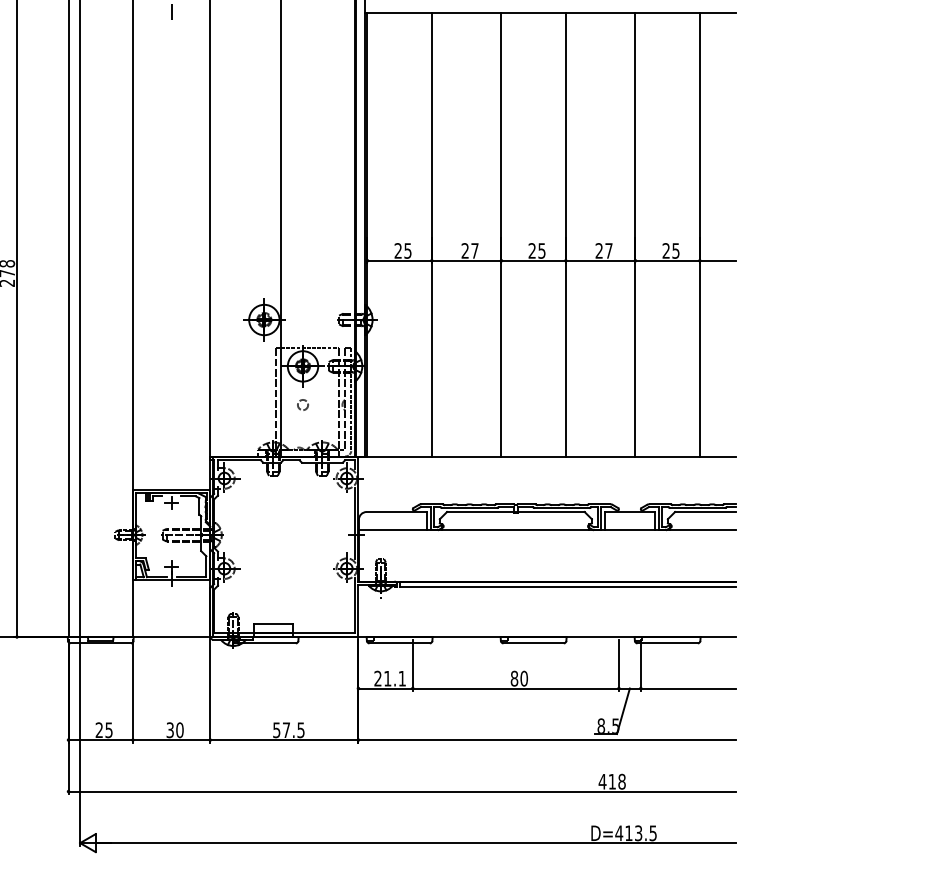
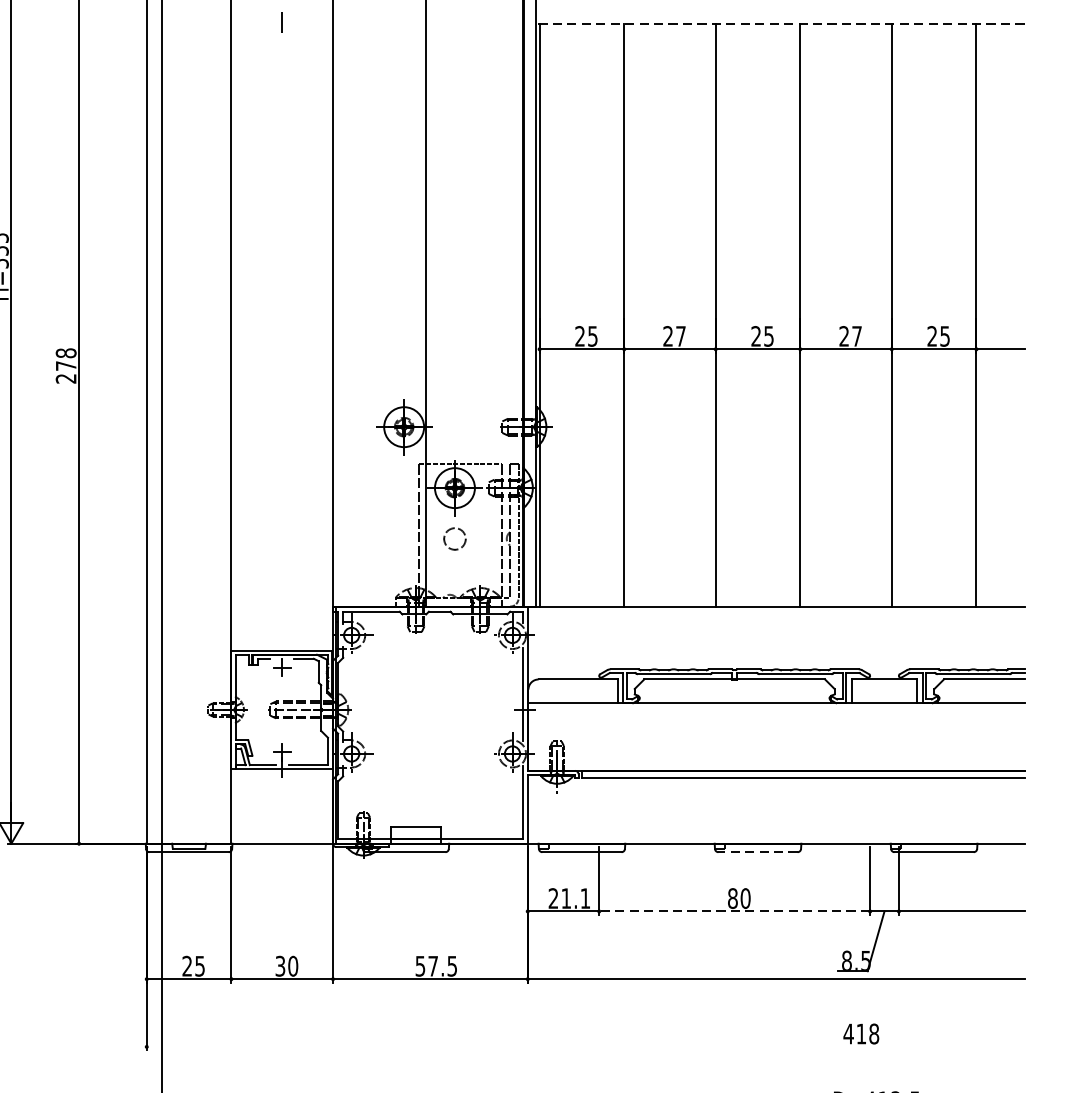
line: (550, 13) -> (780, 24), solid -> dashed
circle: (302, 404) -> (454, 538), size x1.6
line: (533, 643) -> (757, 852), solid -> dashed
line: (515, 688) -> (734, 911), solid -> dashed
line: (402, 791) -> (585, 1046), removed

